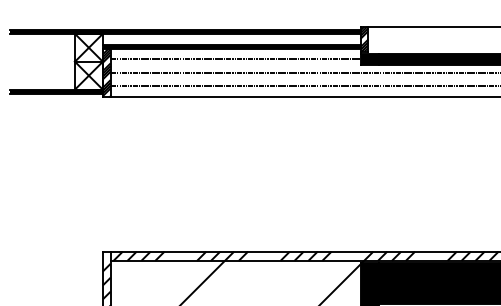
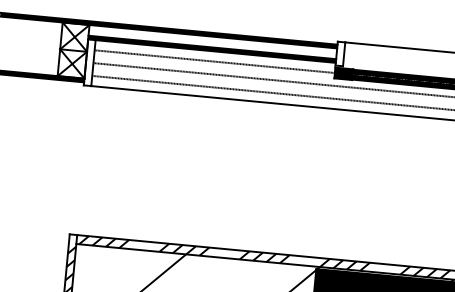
hatch: (364, 38) -> (340, 53), removed
hatch: (106, 72) -> (89, 62), removed

